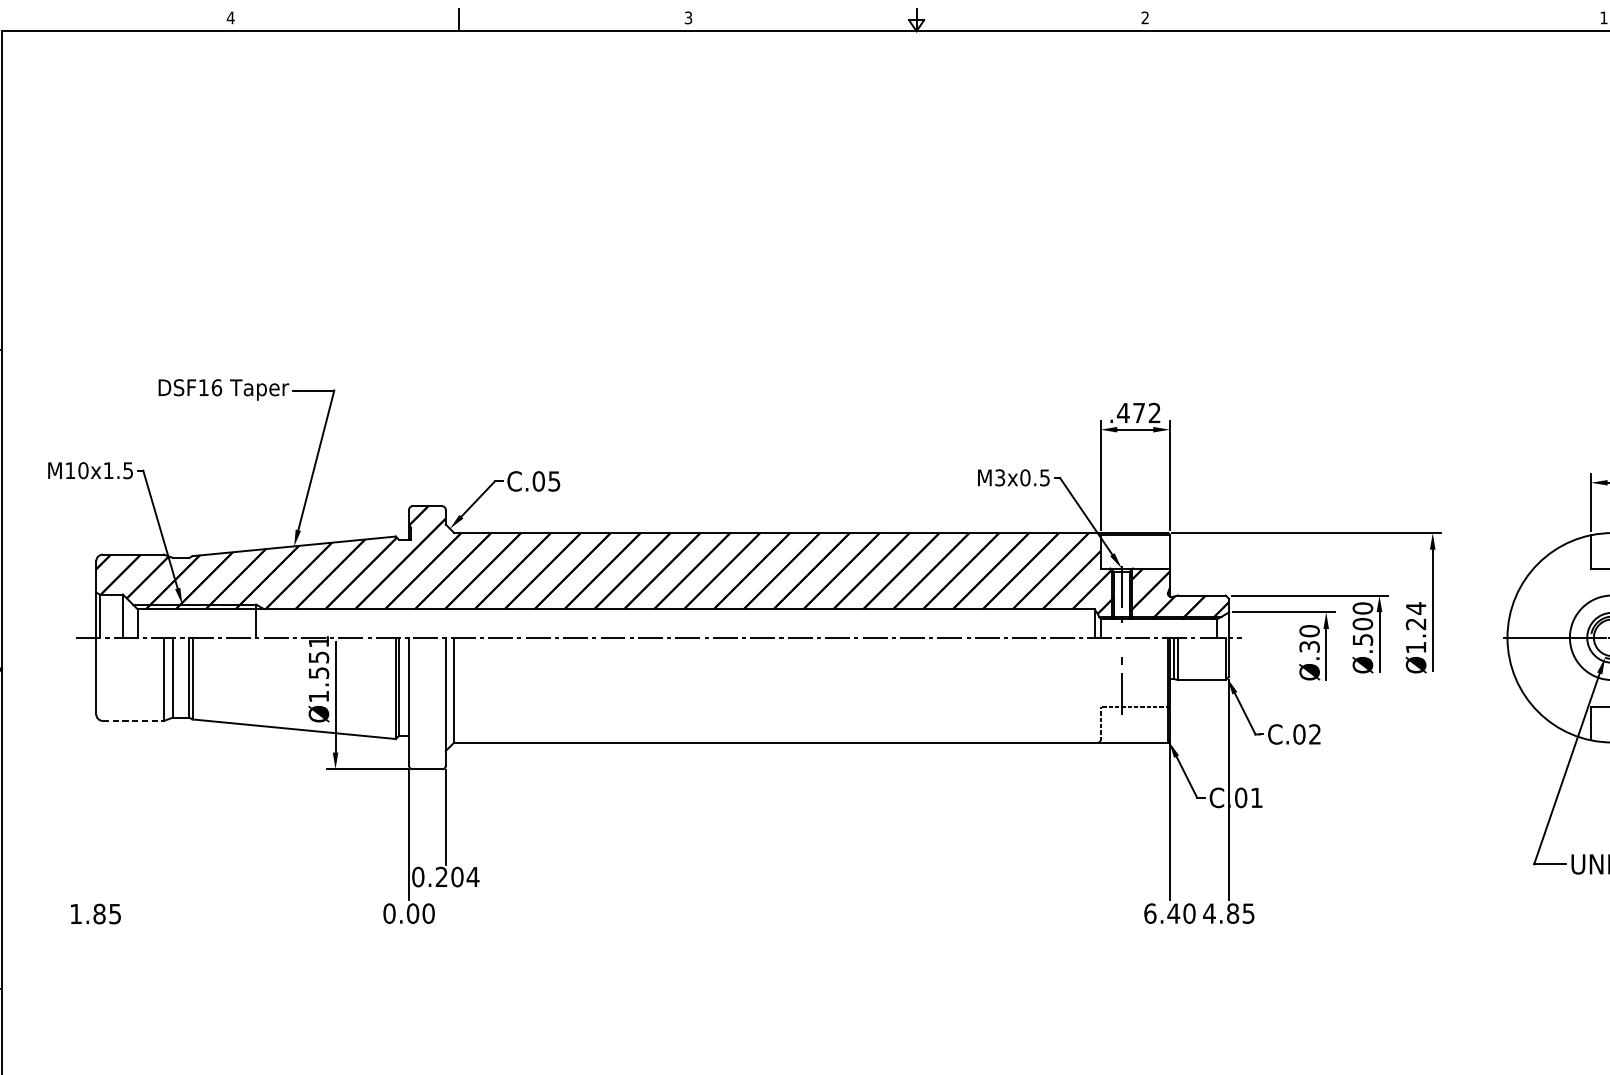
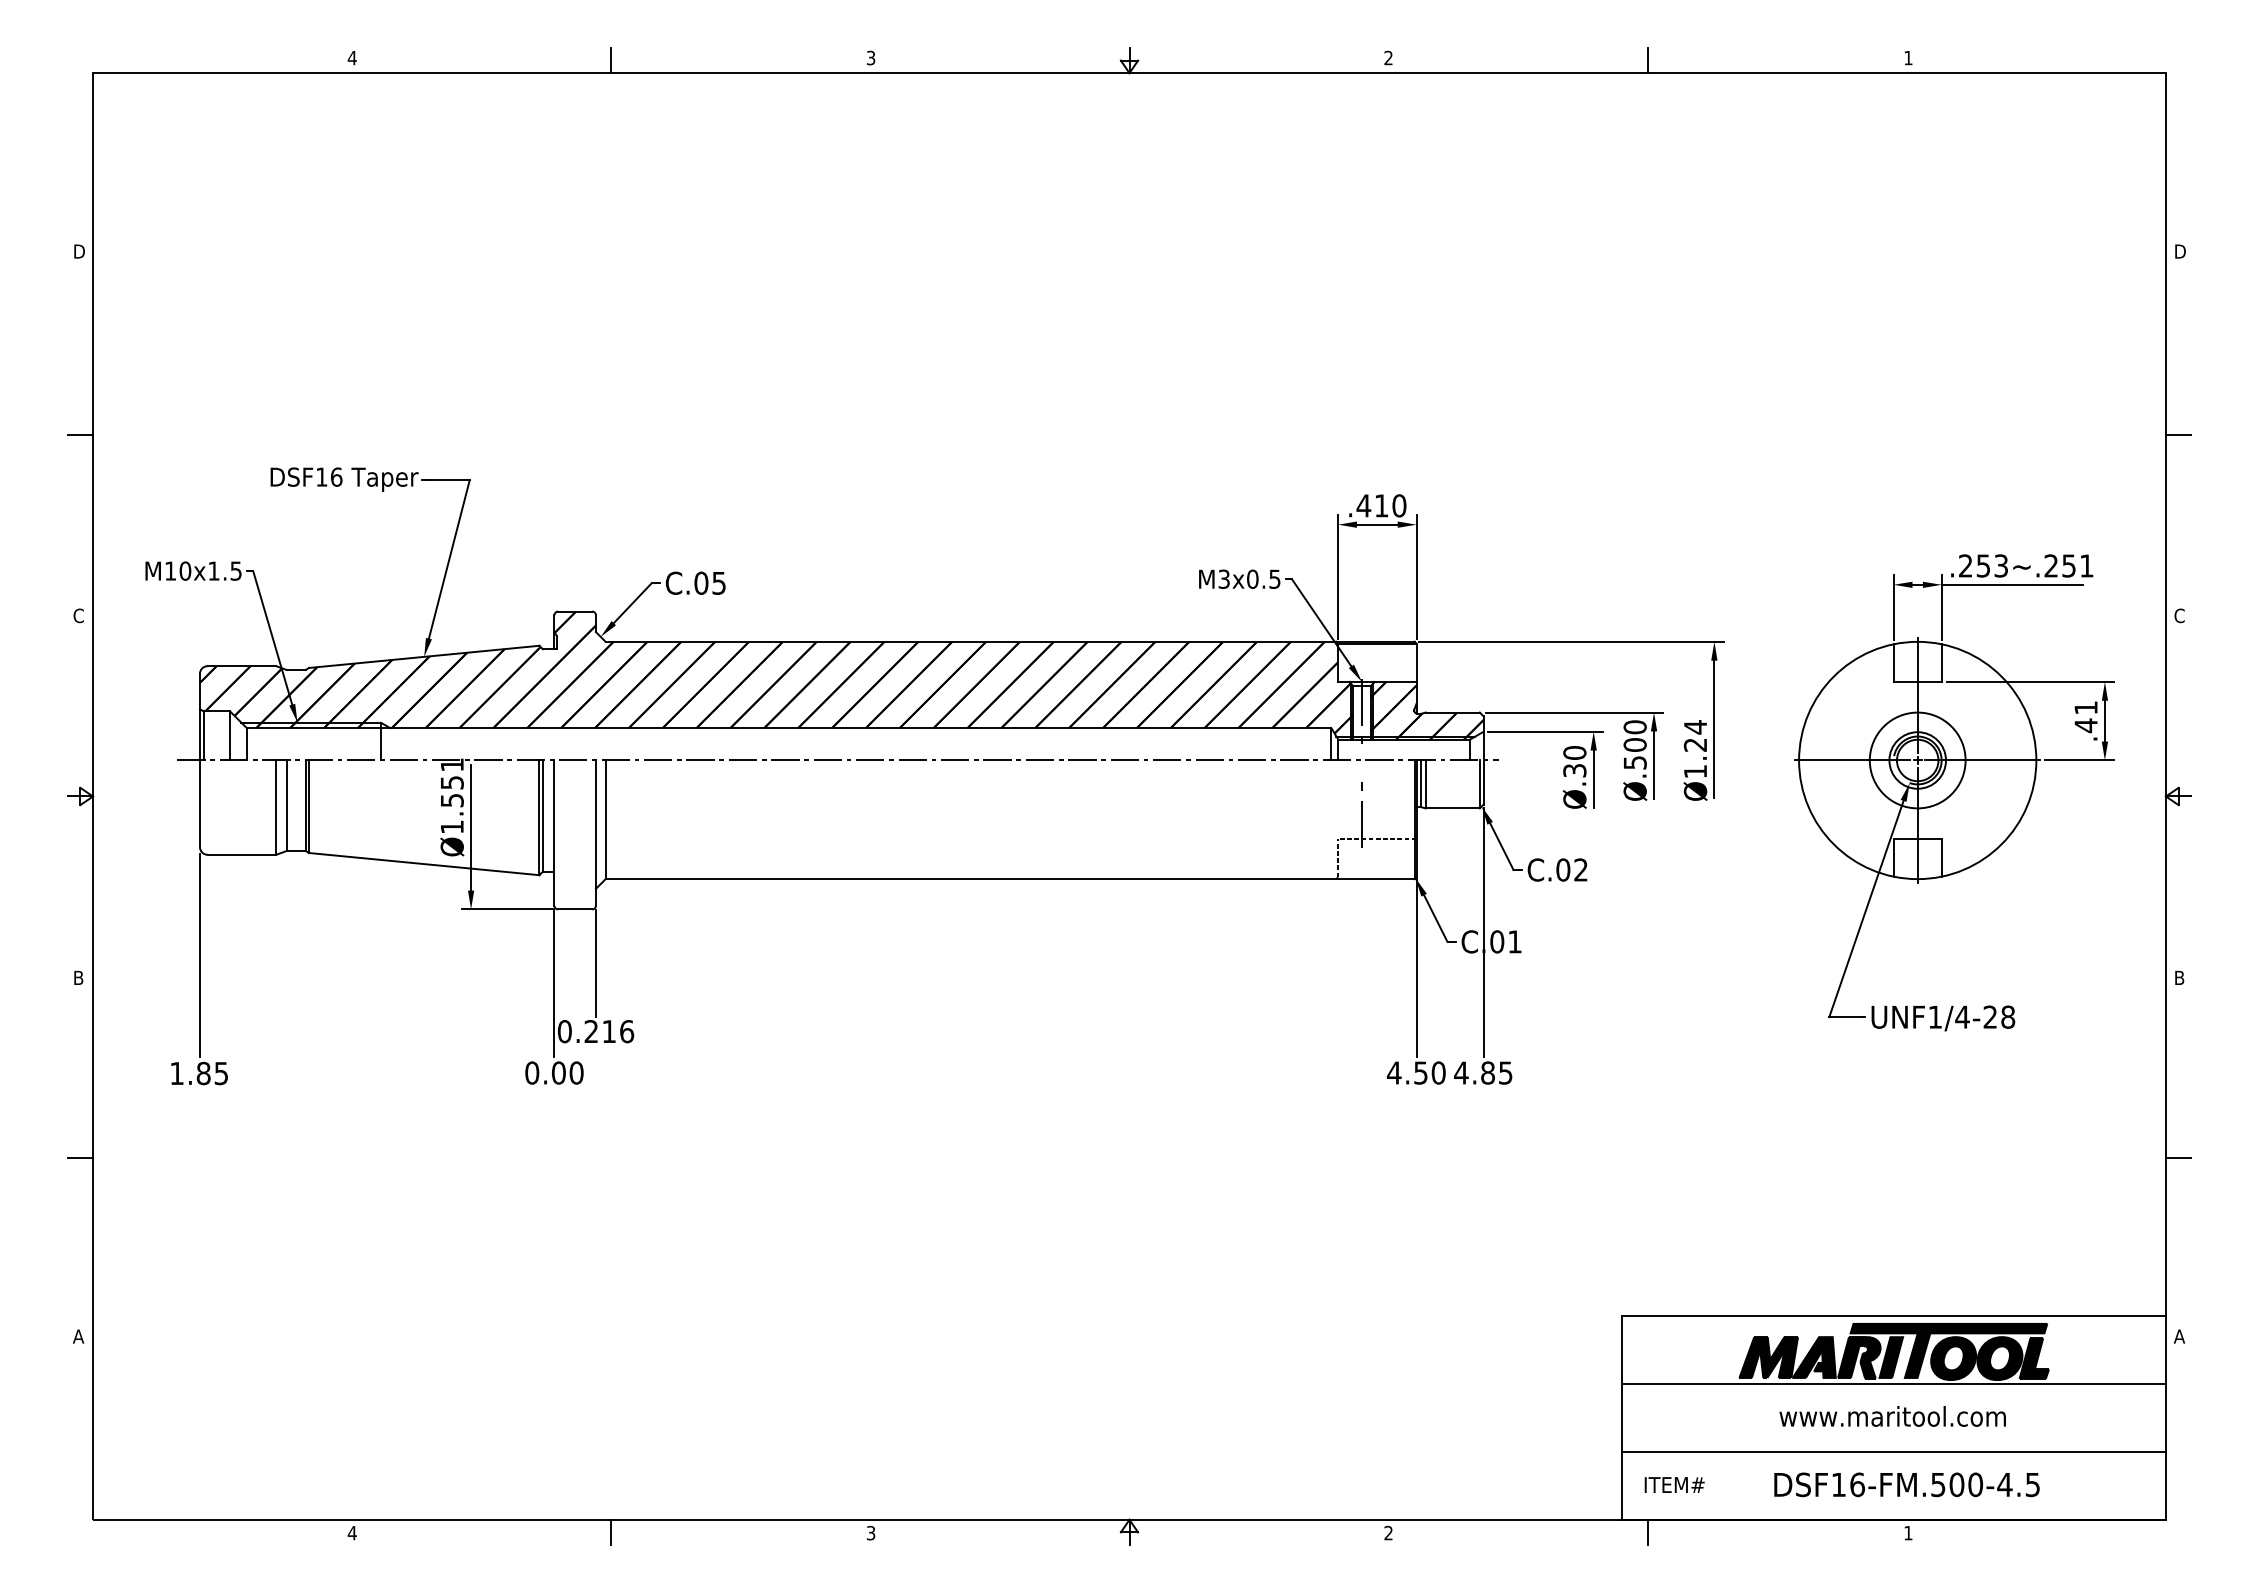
line: (1373, 20) -> (1647, 60), added
text: (1146, 412) -> (1390, 505), .472 -> .410
line: (133, 720) -> (242, 854), dashed -> solid
line: (95, 809) -> (199, 955), added
text: (465, 876) -> (618, 1031), 0.204 -> 0.216
text: (1161, 913) -> (1407, 1072), 6.40 -> 4.50

